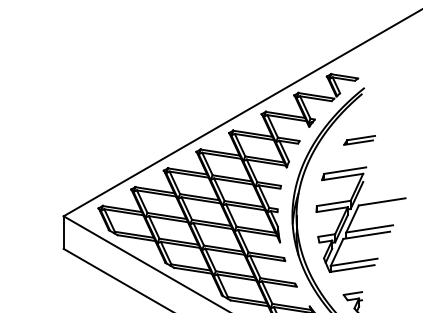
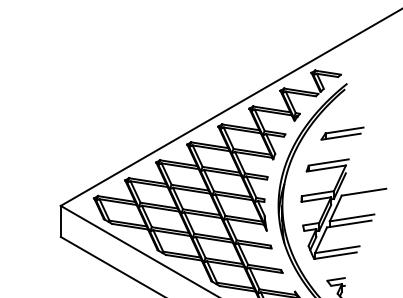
part: (359, 140) -> (342, 133), size x1.43

